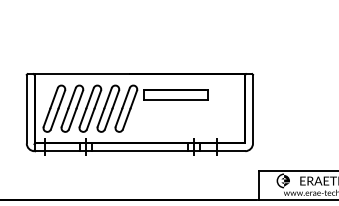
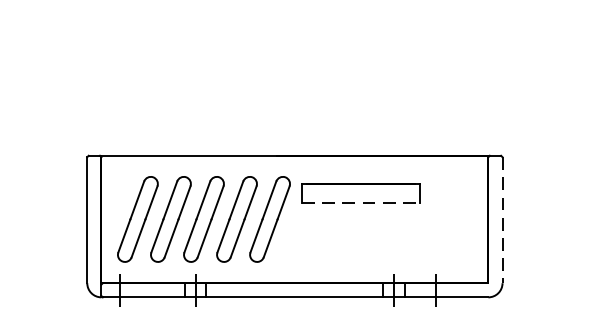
line: (176, 99) -> (362, 202), solid -> dashed
line: (253, 109) -> (503, 220), solid -> dashed

